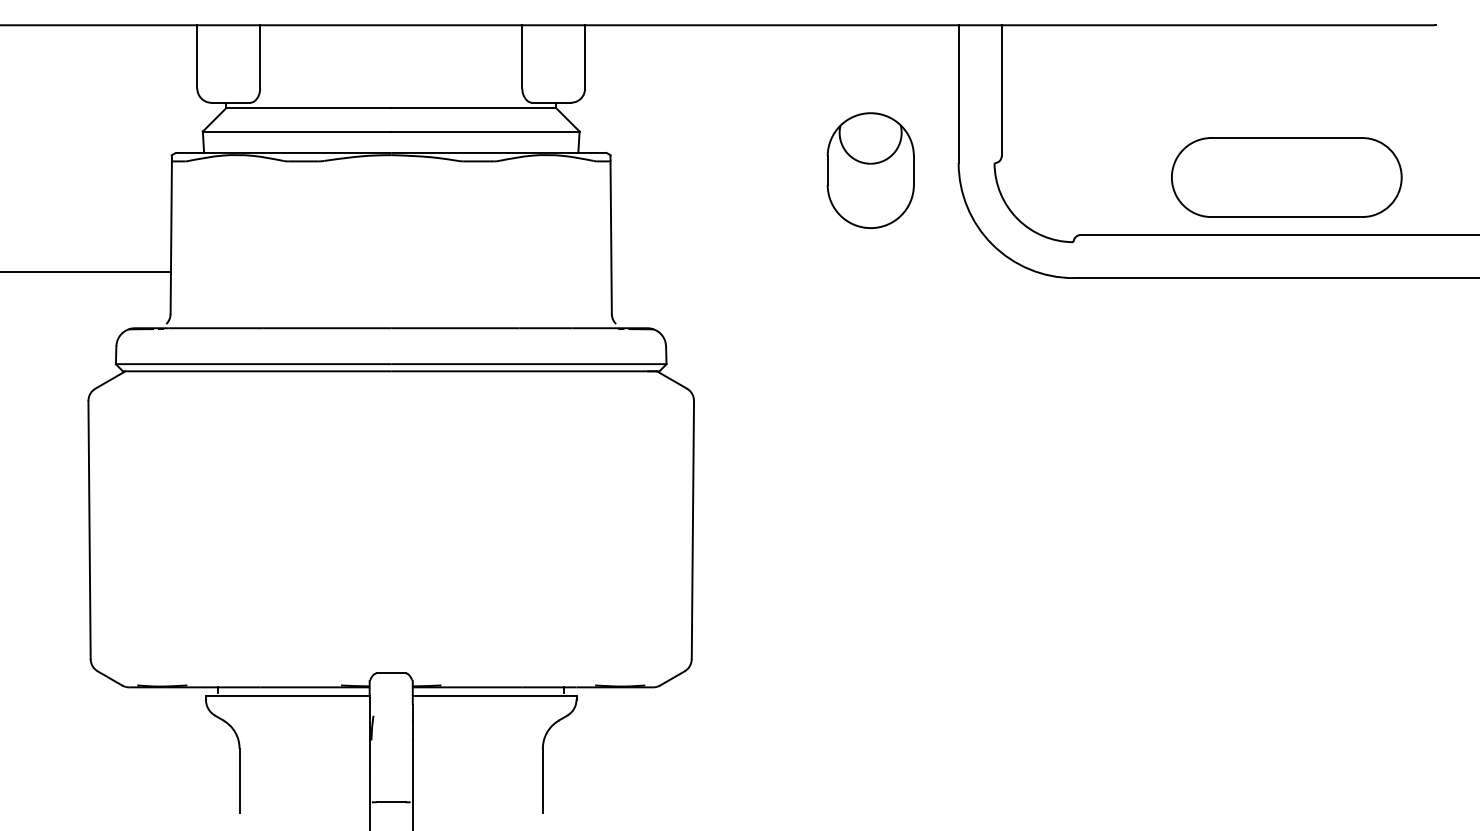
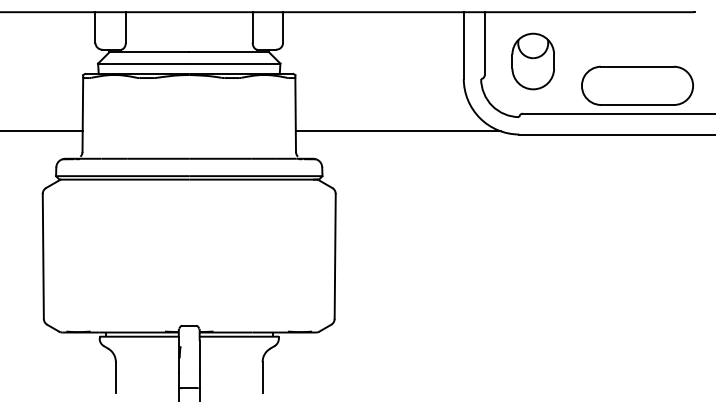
part: (869, 170) -> (532, 61), moved
part: (1286, 176) -> (637, 85), moved
line: (823, 271) -> (398, 131), added

